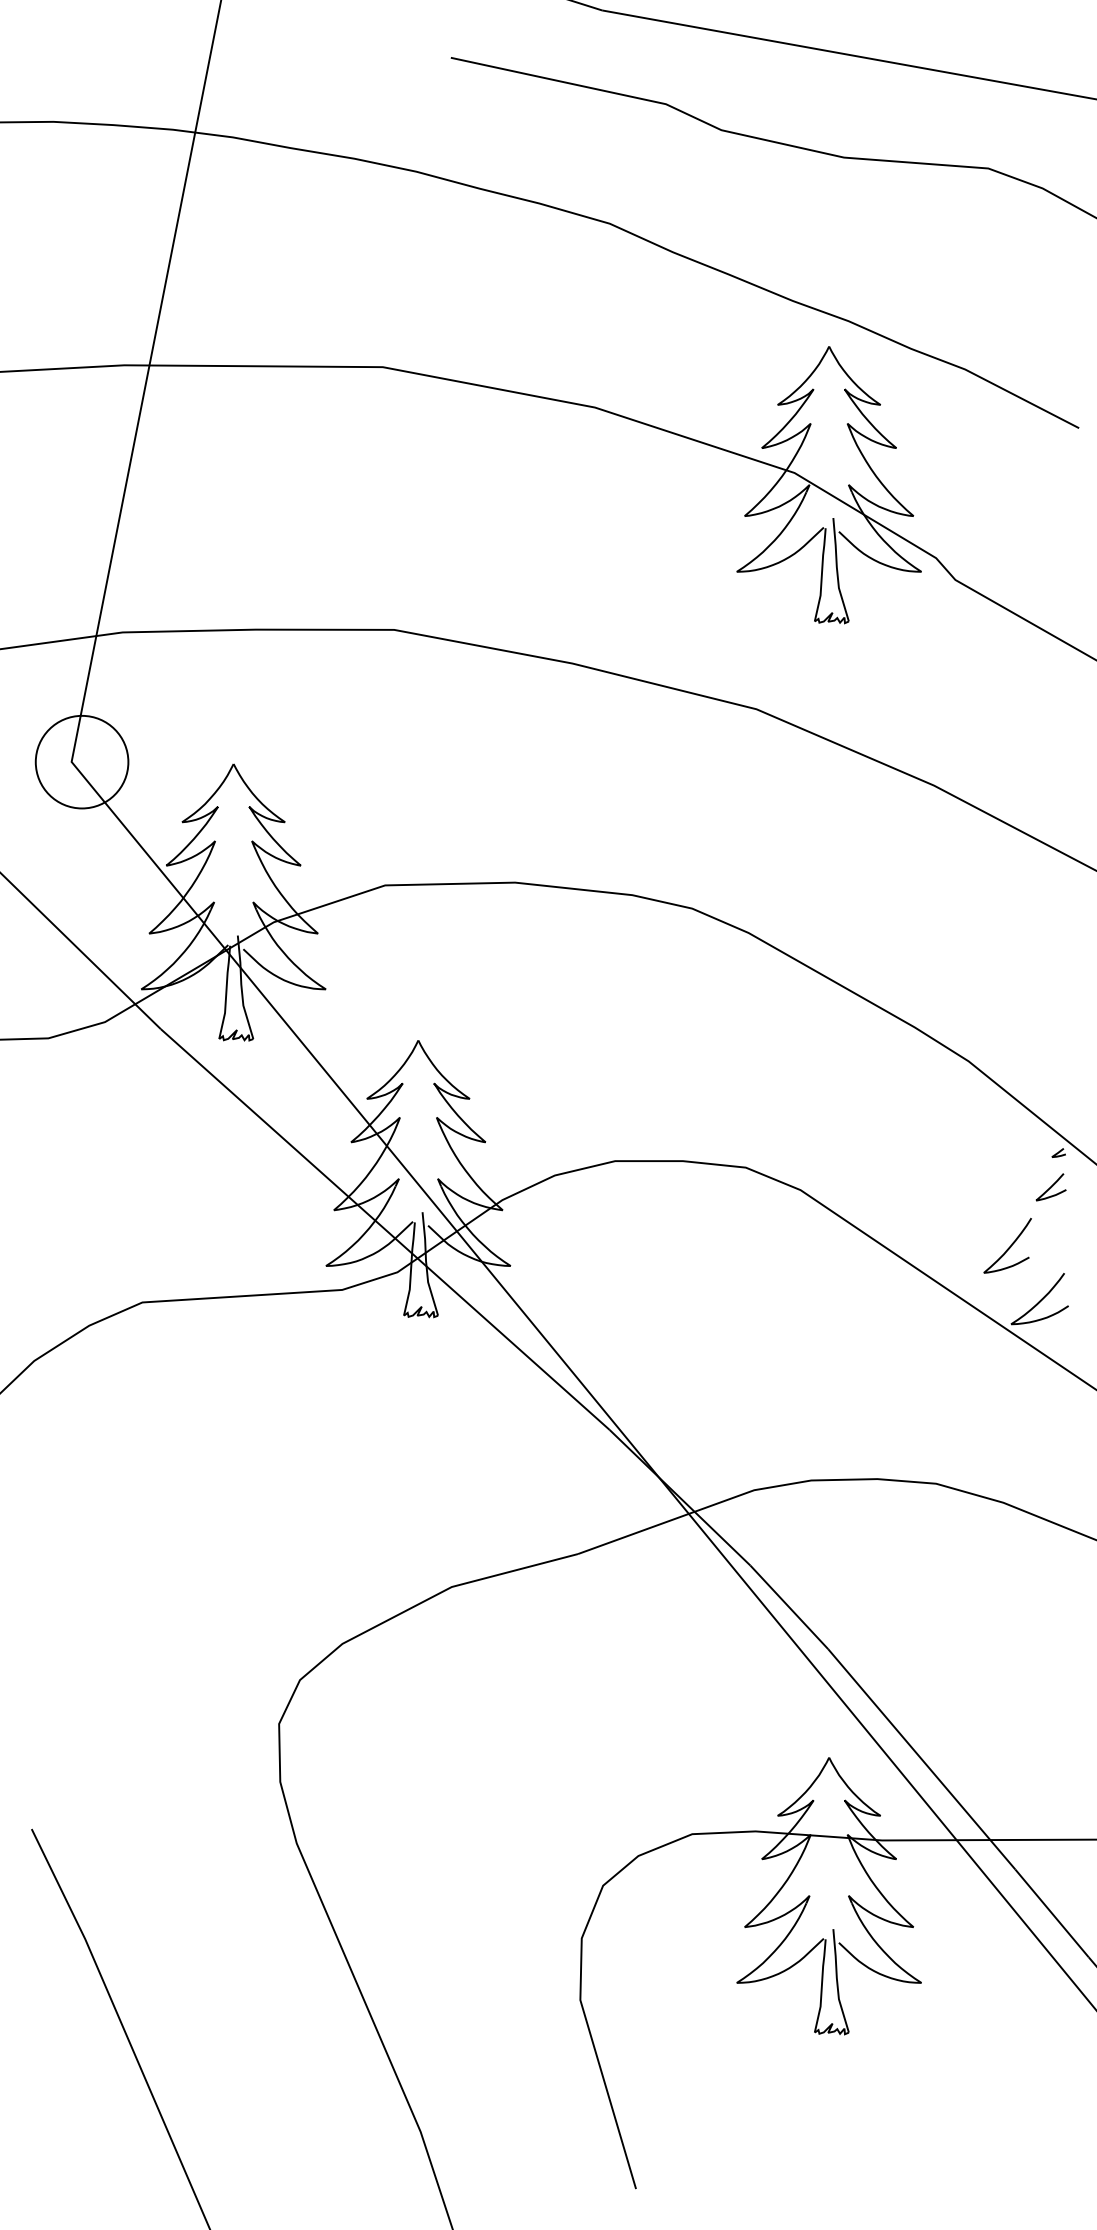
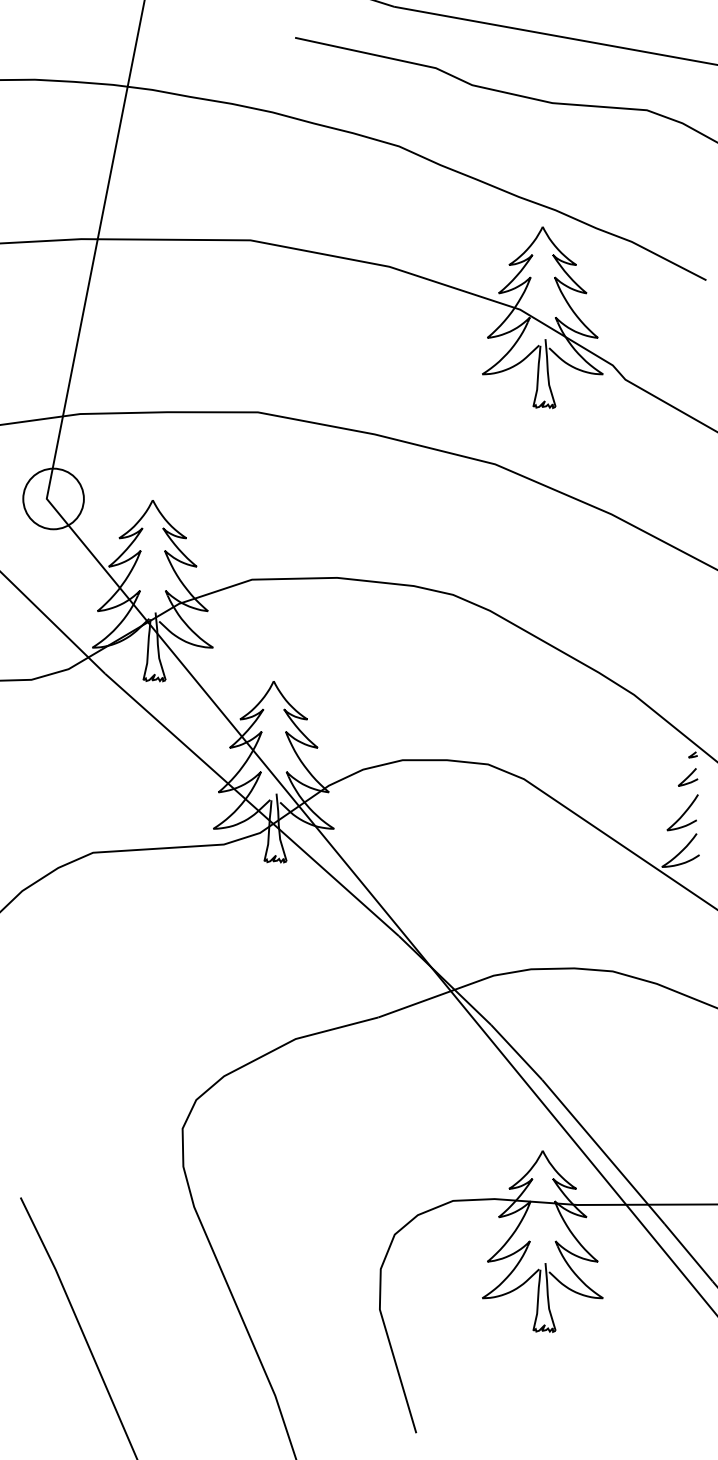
curve: (1008, 1245) -> (683, 812), moved

